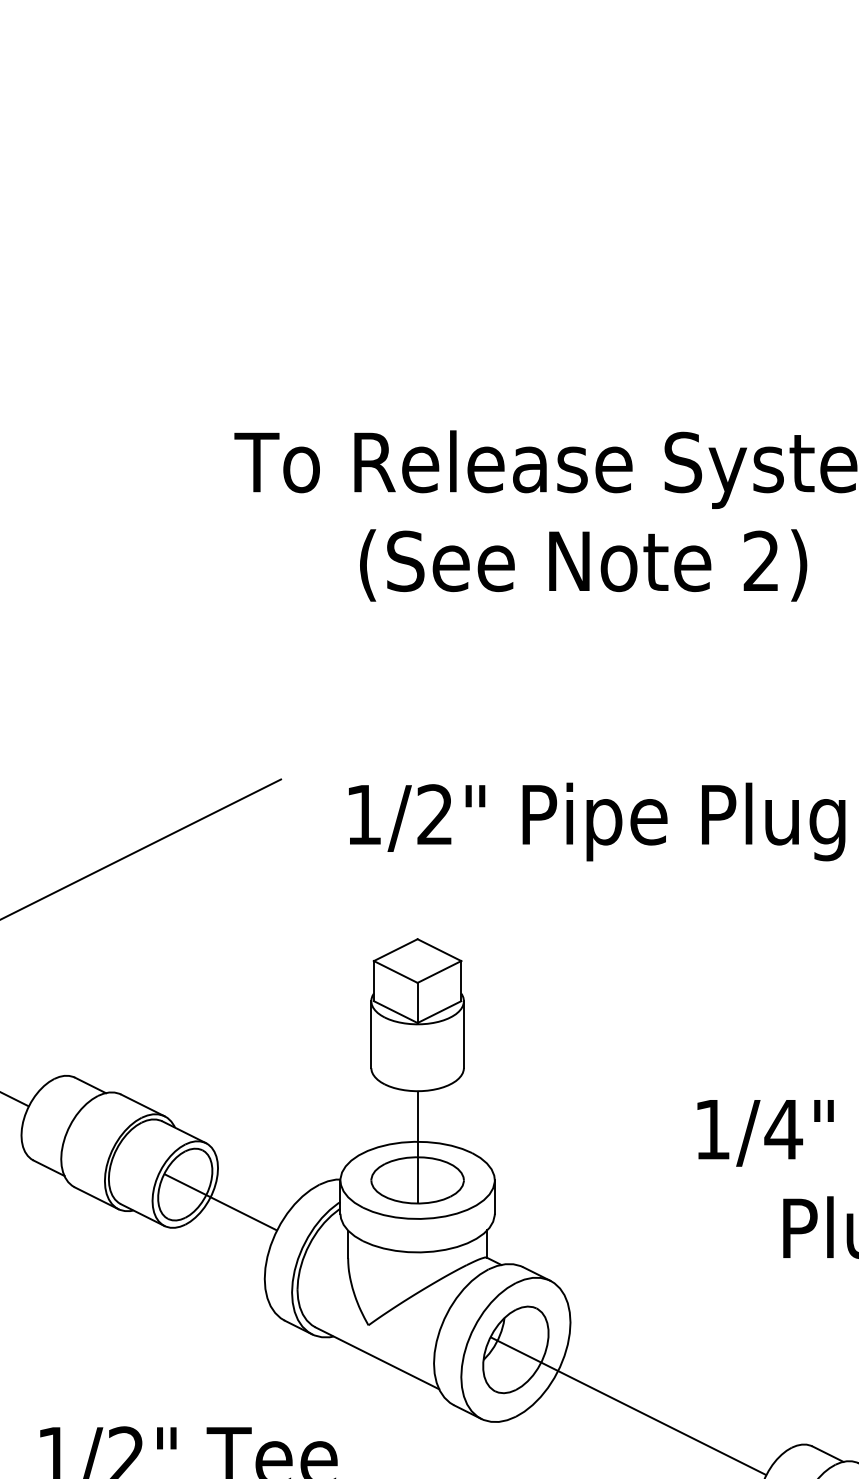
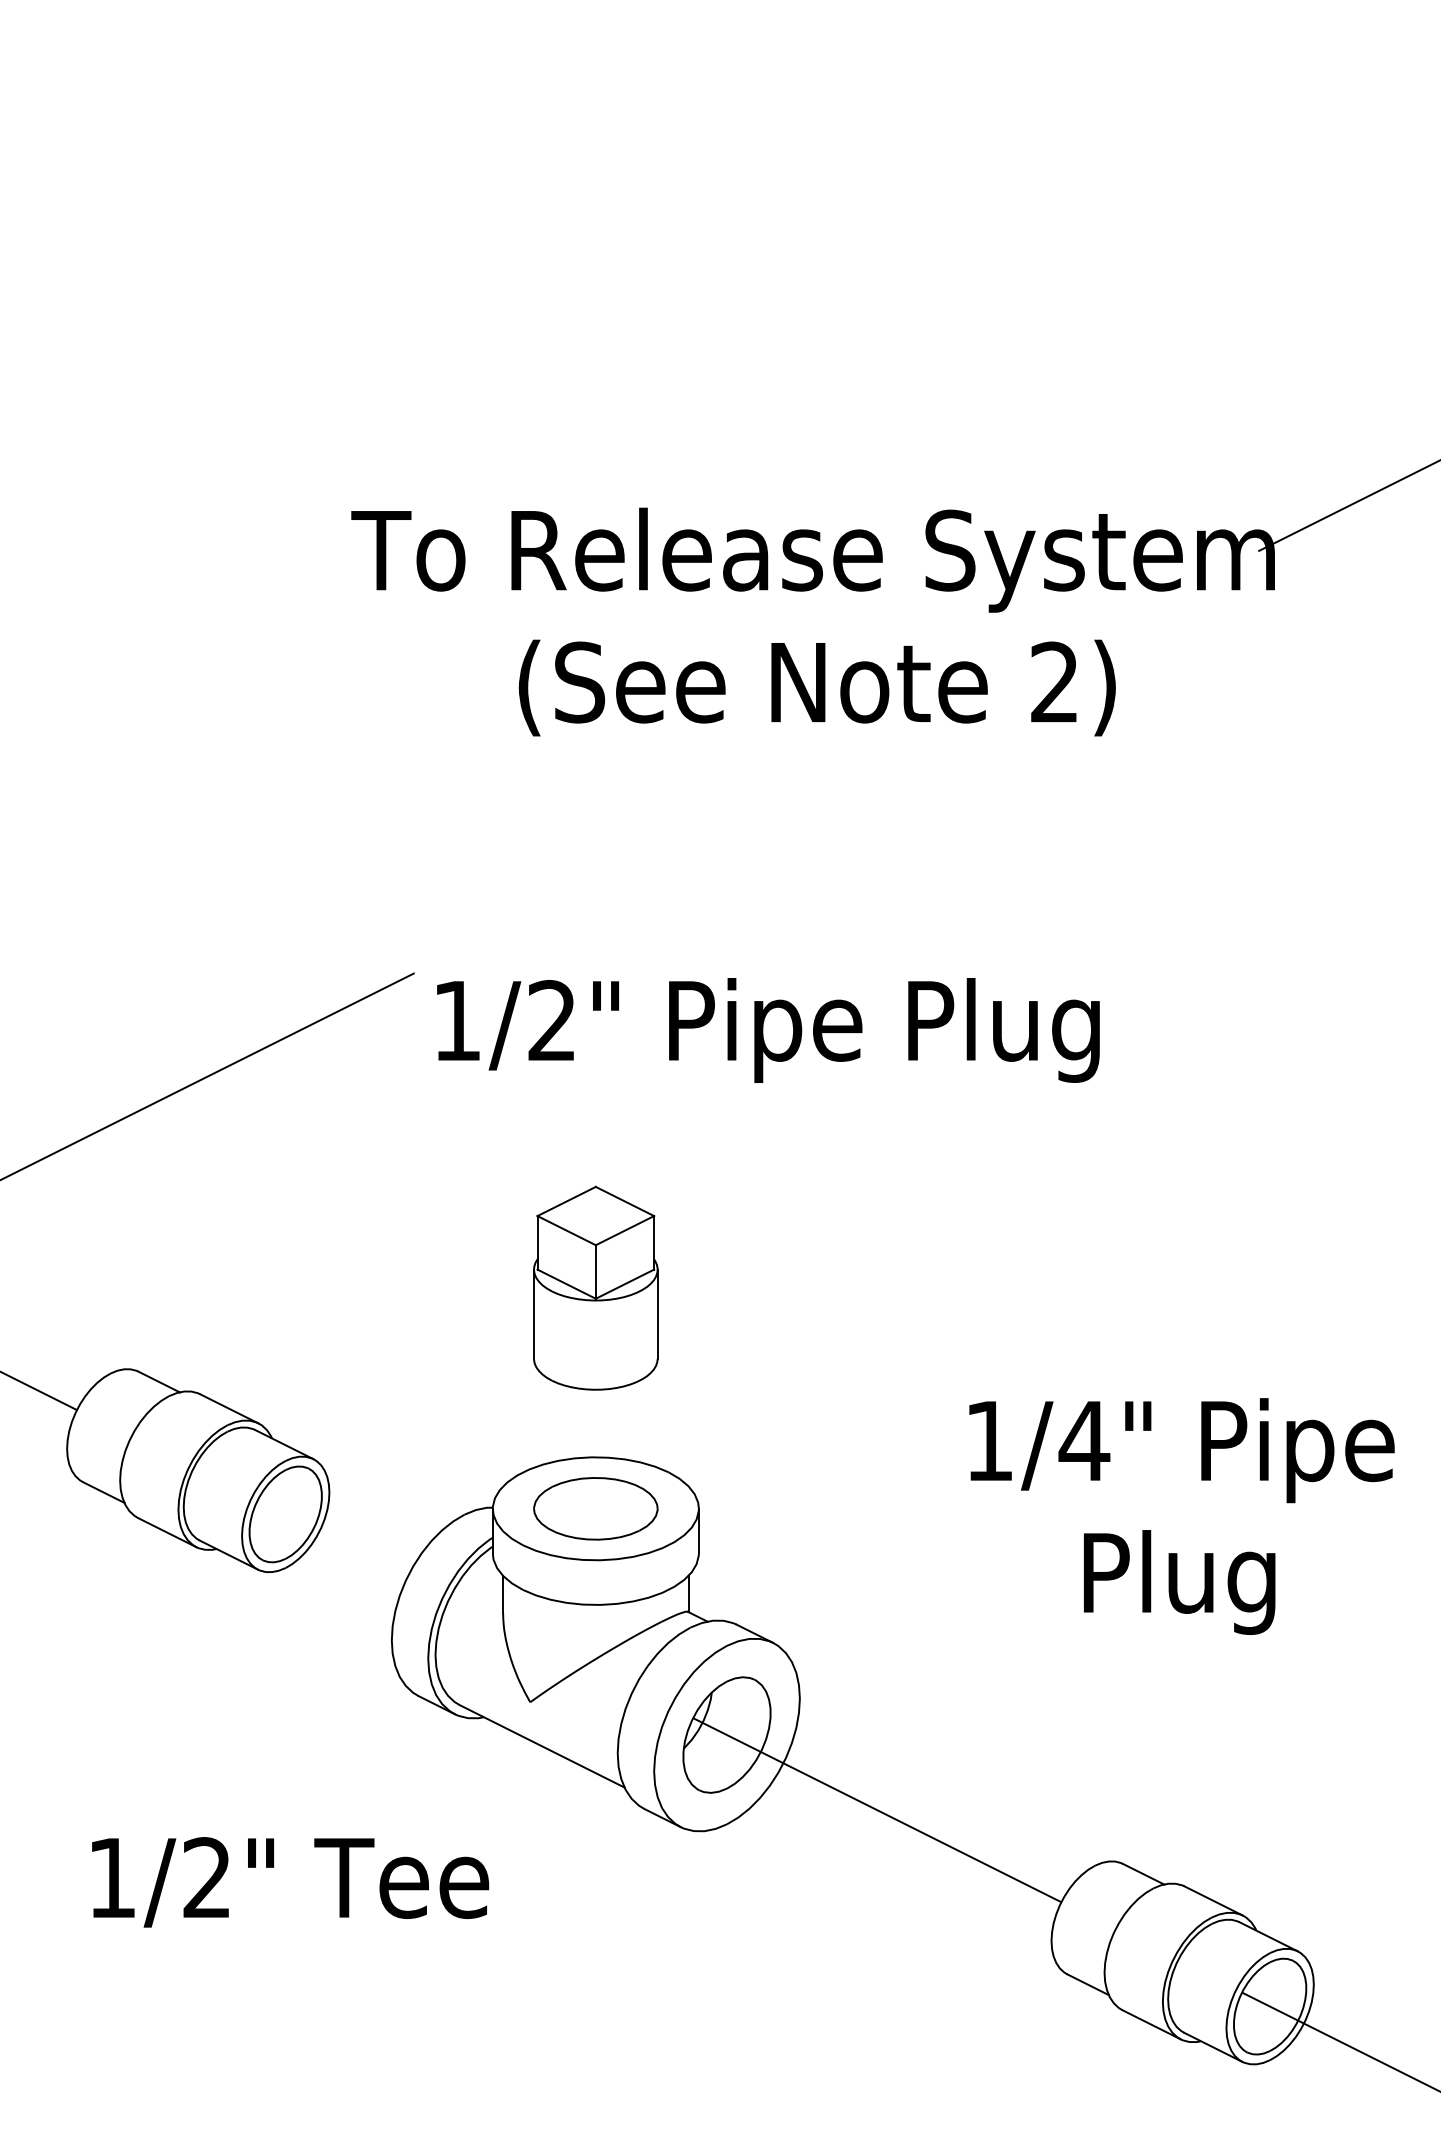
text: (597, 822) -> (768, 1030), moved
line: (417, 1147) -> (595, 1464), removed
line: (220, 1201) -> (332, 1537), removed

